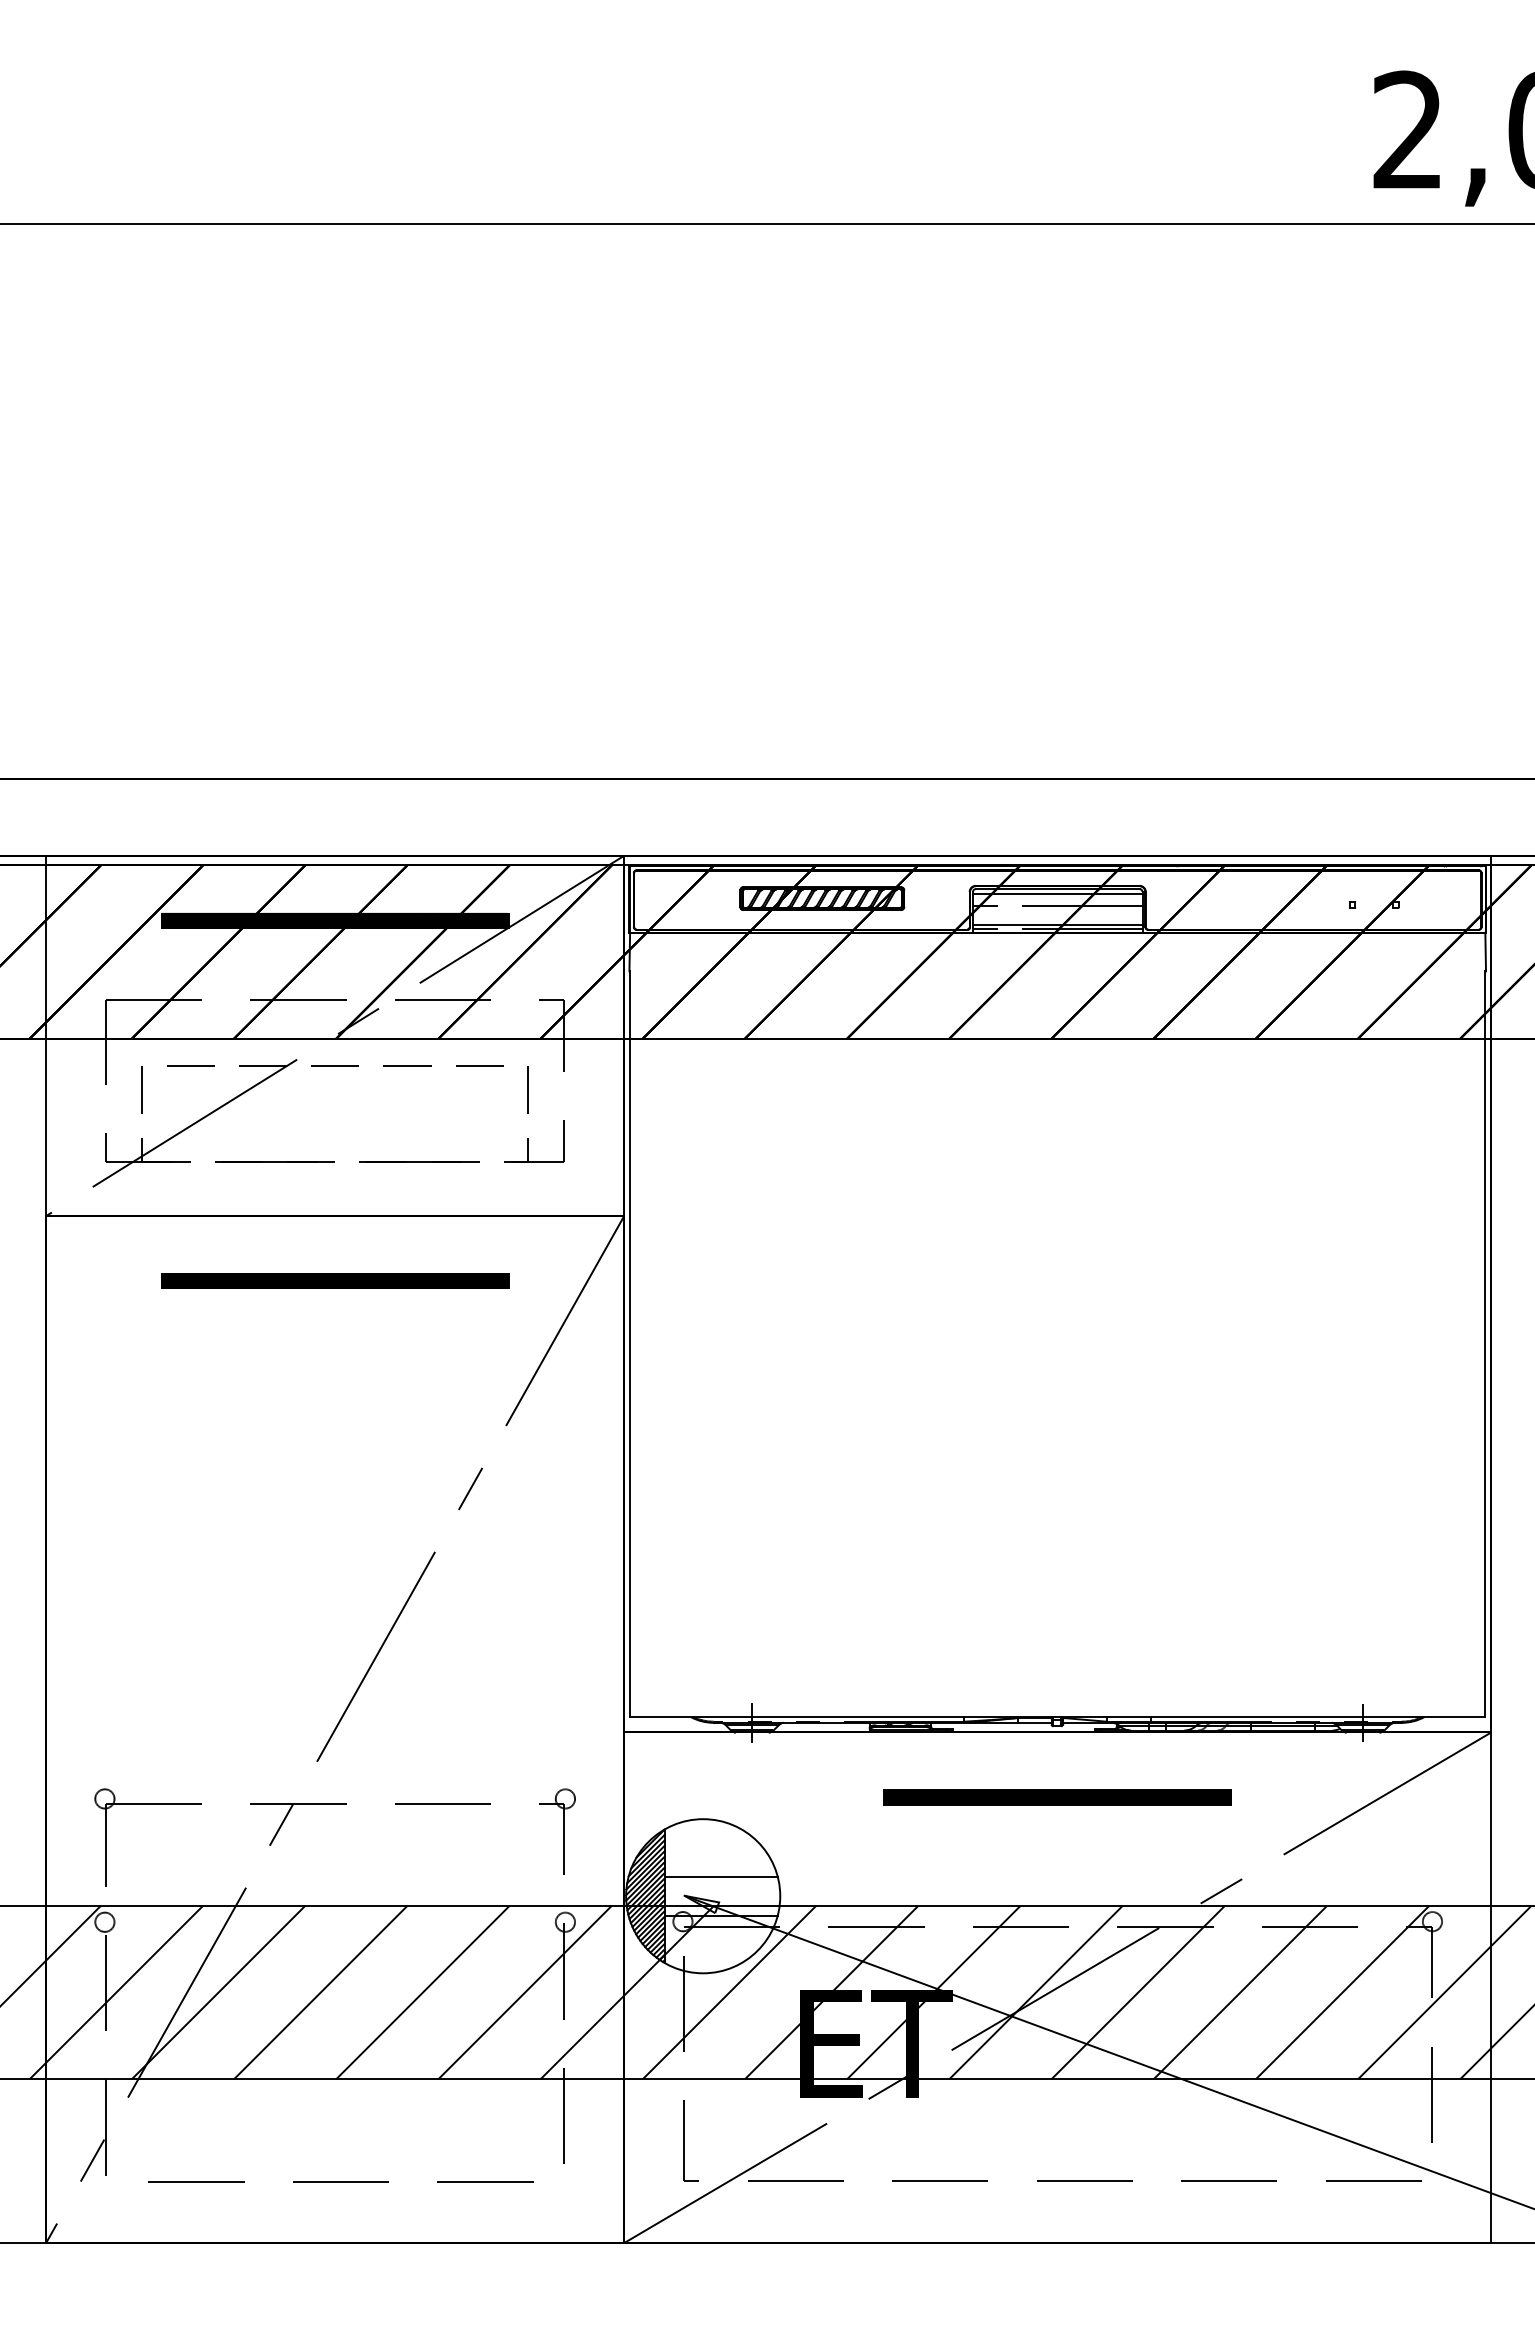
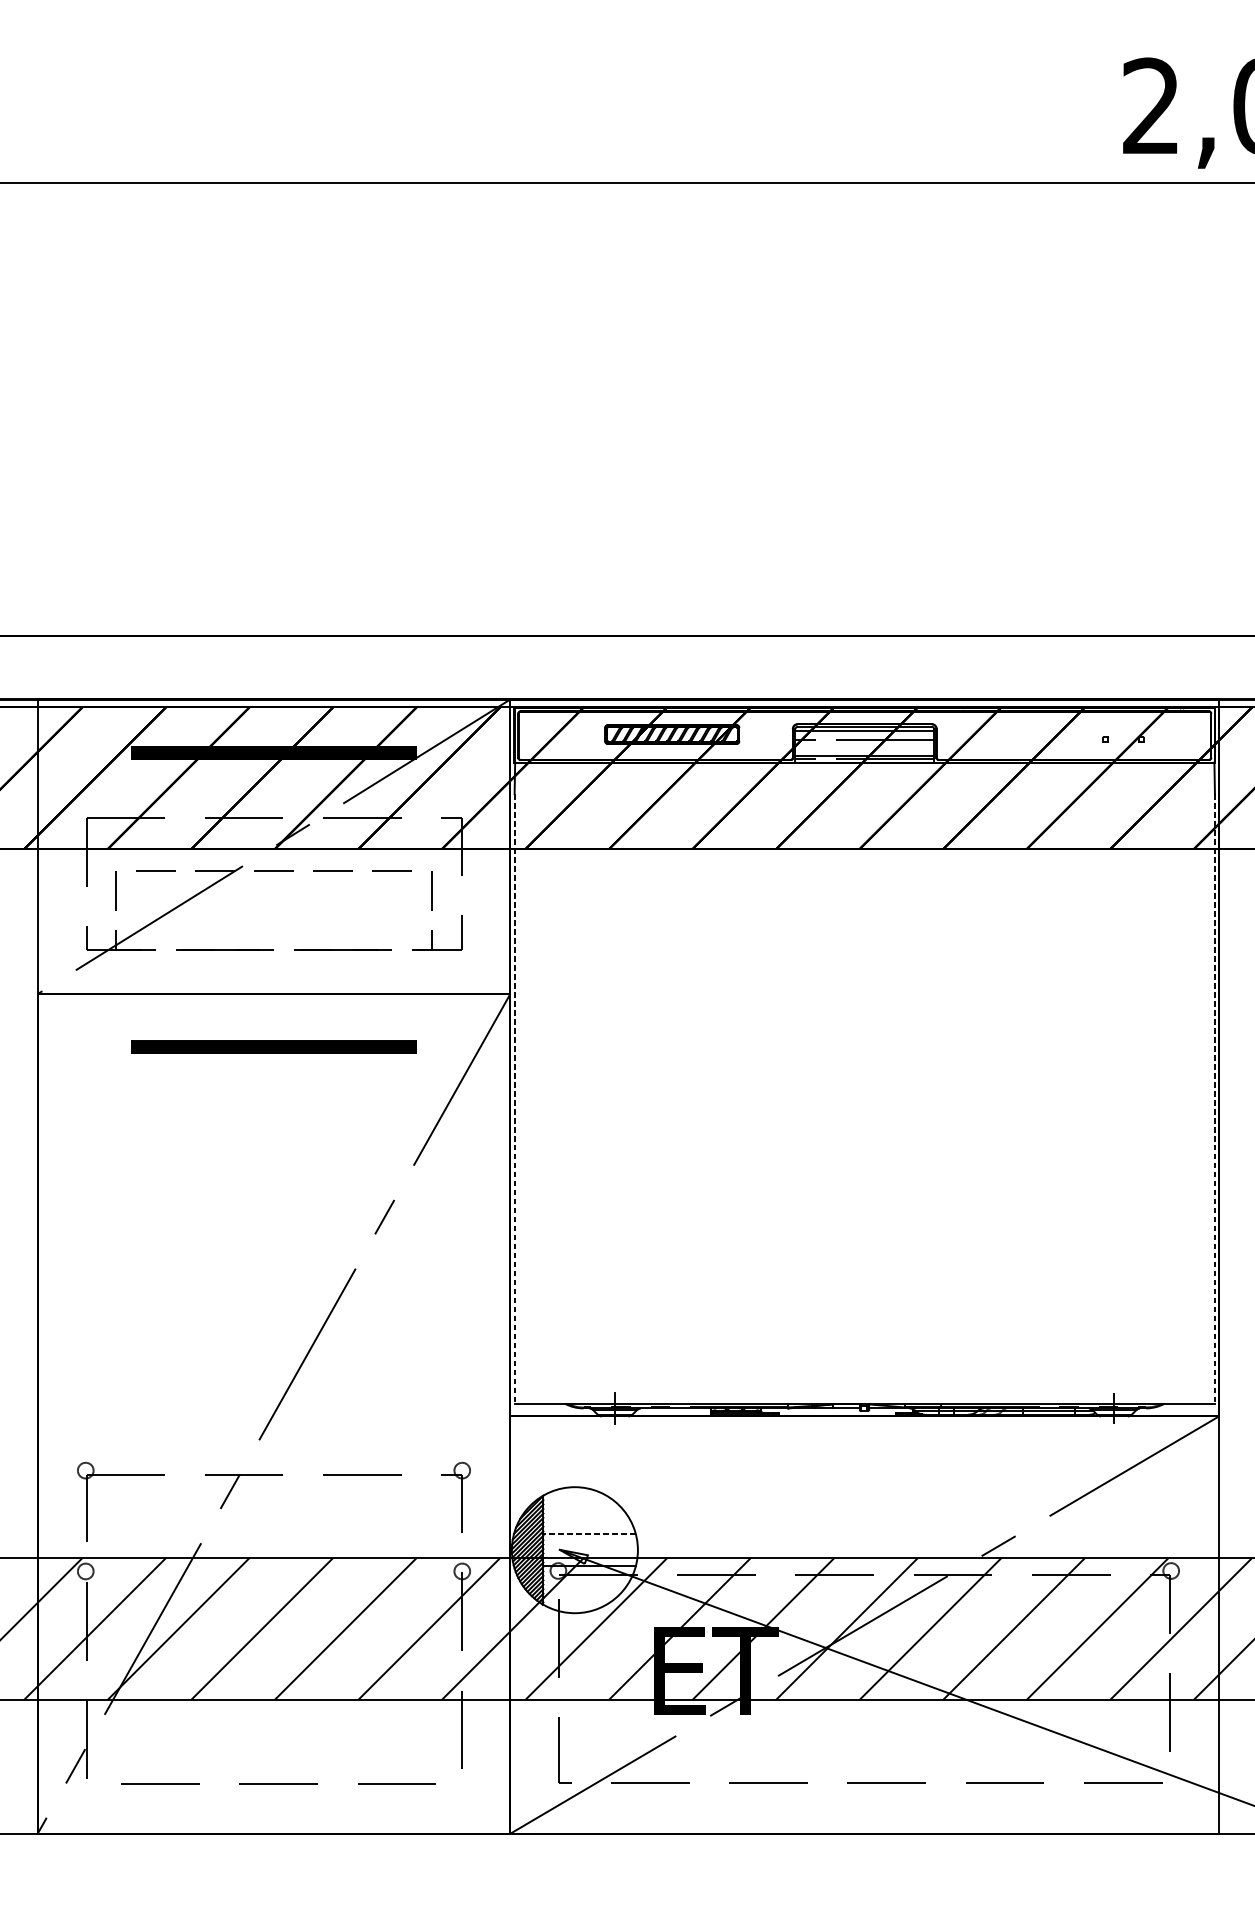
line: (629, 1344) -> (514, 1099), solid -> dashed
line: (1485, 1344) -> (1214, 1099), solid -> dashed
part: (1057, 1797) -> (864, 1469), removed
line: (721, 1876) -> (589, 1534), solid -> dashed

